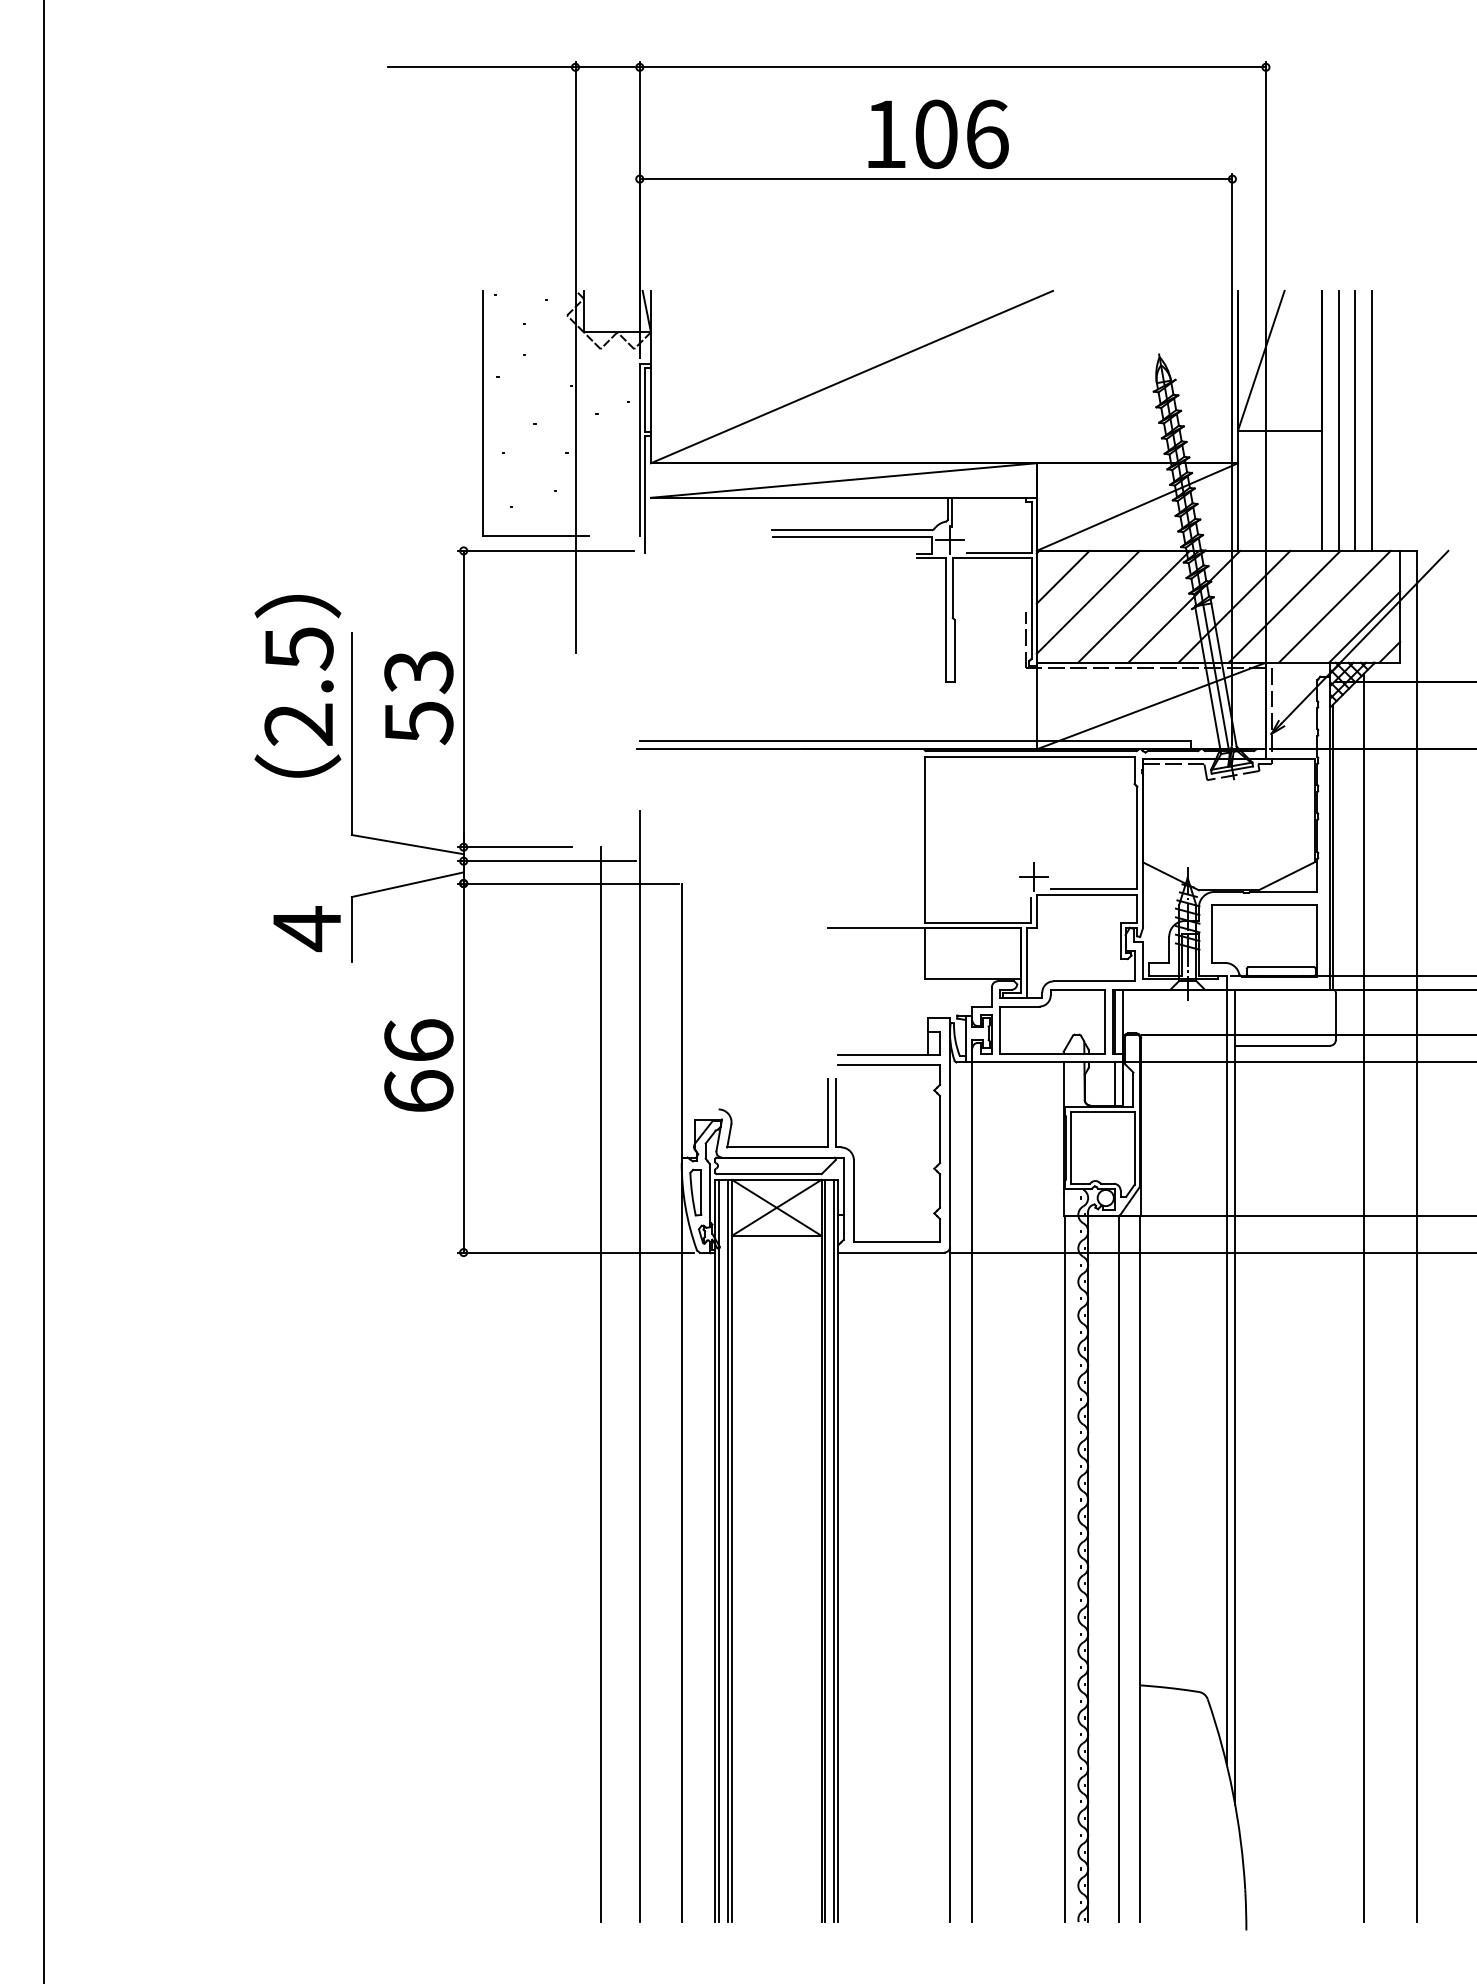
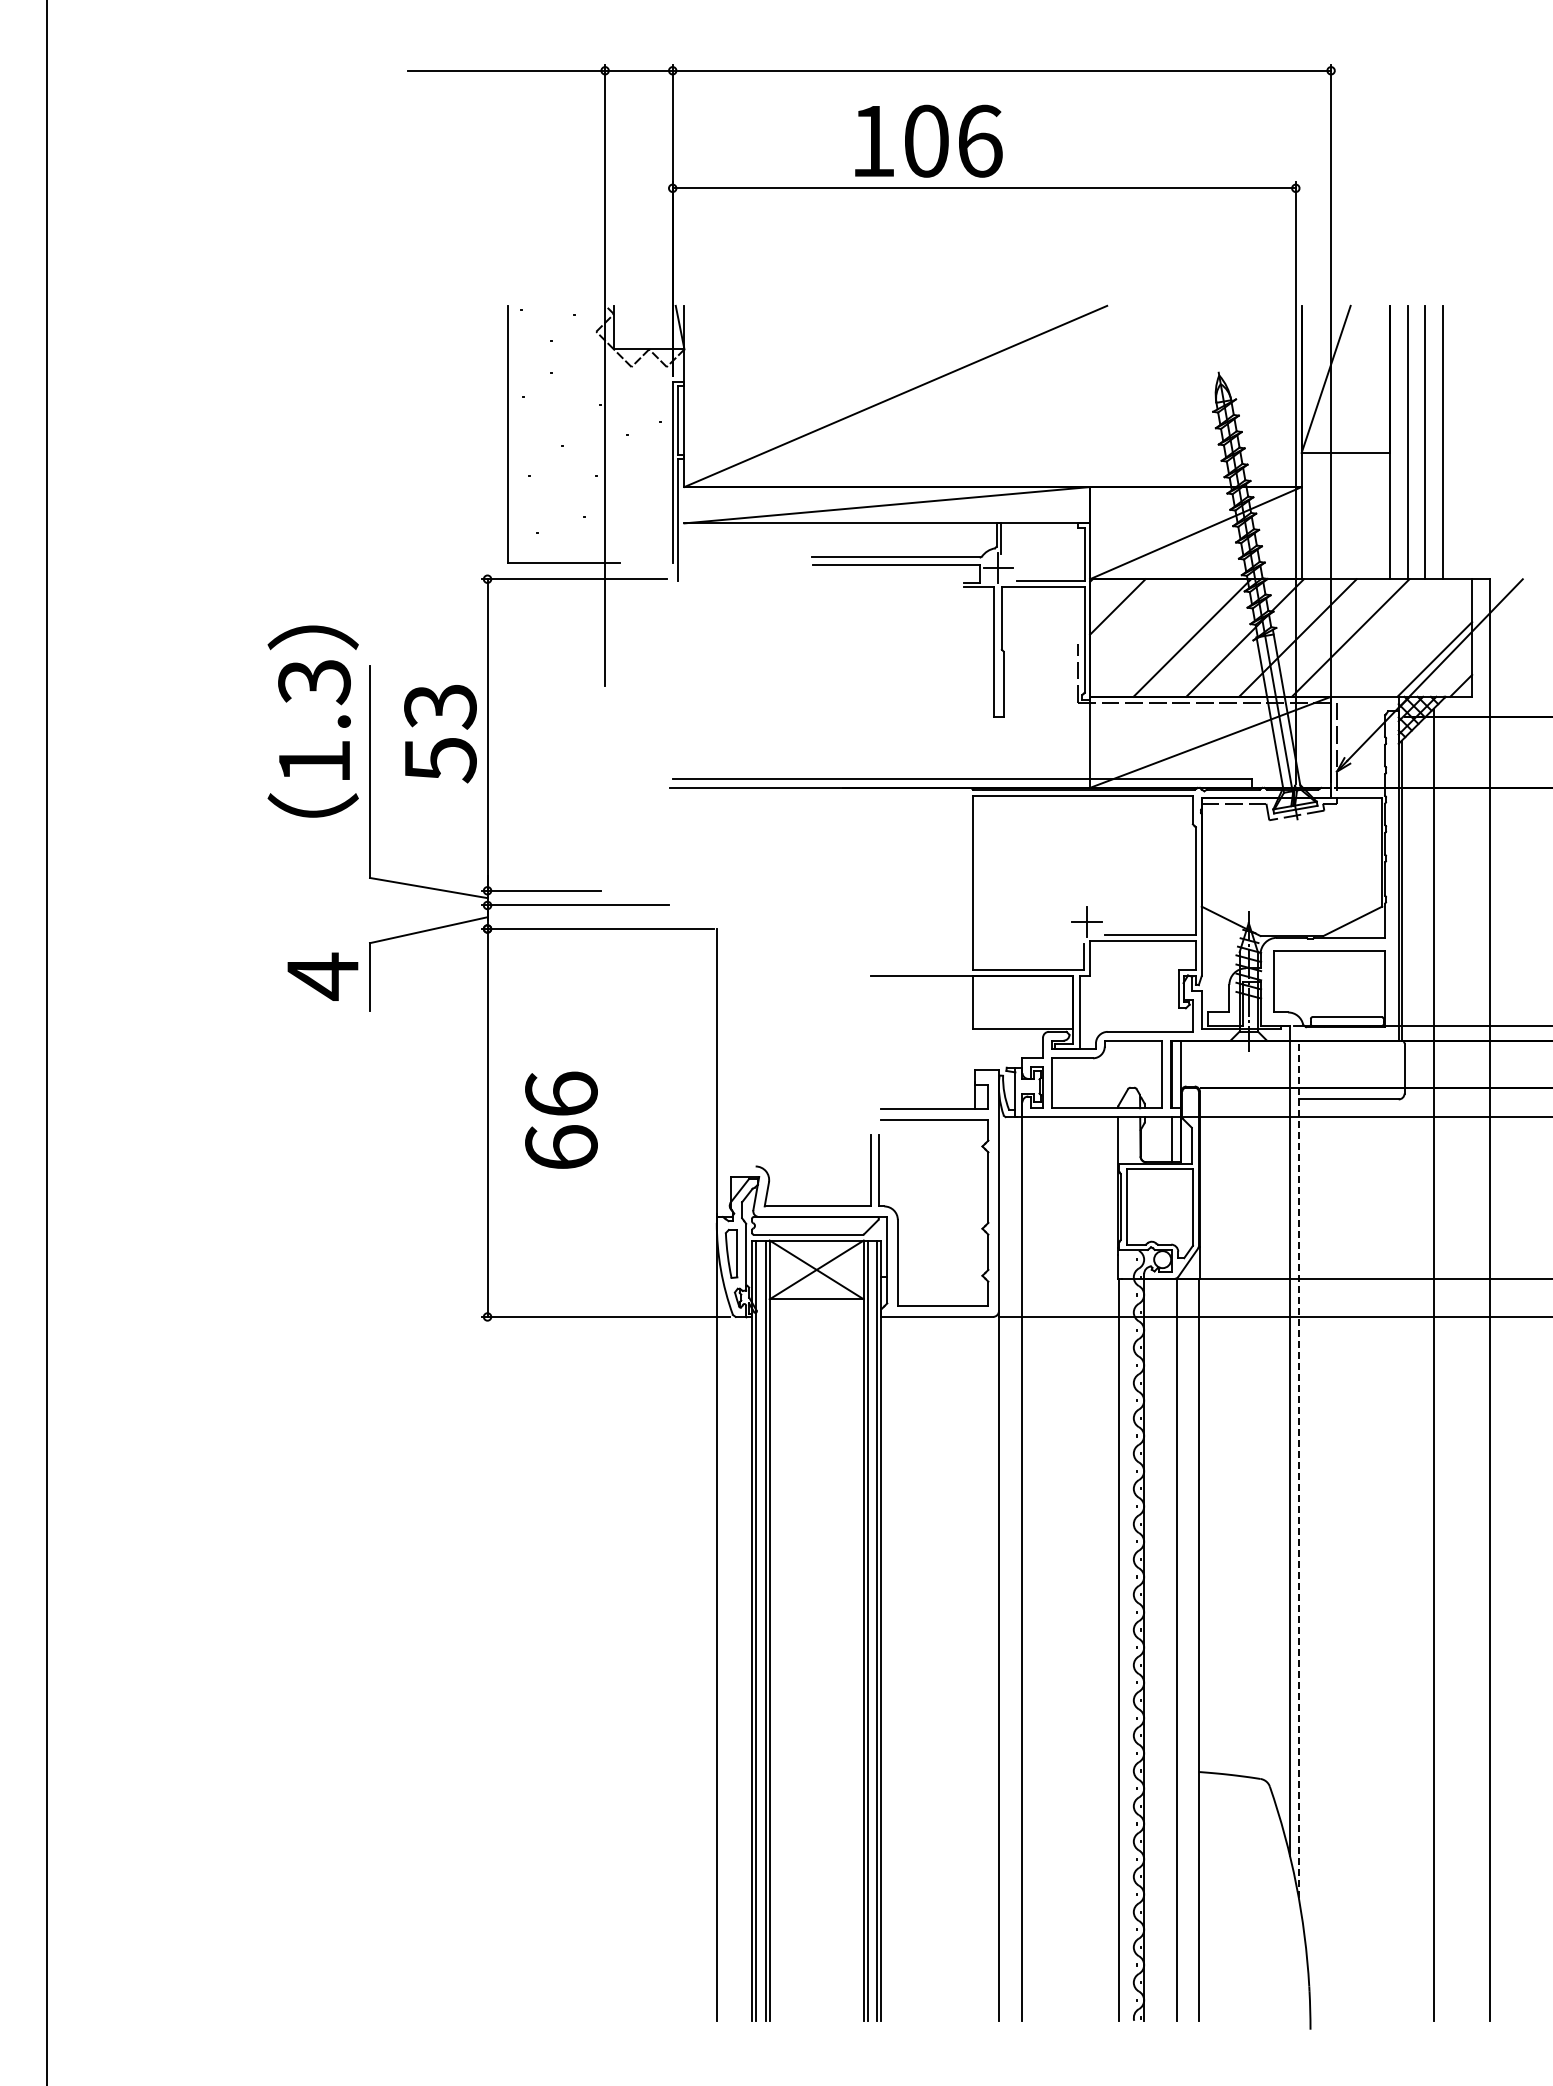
text: (938, 133) -> (928, 140), moved
line: (1088, 602) -> (1144, 633), removed
line: (1334, 606) -> (1403, 637), removed
text: (299, 687) -> (314, 722), 2.5 -> 1.3
text: (418, 1064) -> (561, 1119), moved
line: (639, 1366) -> (672, 1436), removed
line: (600, 1384) -> (631, 1455), removed
line: (1234, 1396) -> (1298, 1468), solid -> dashed

